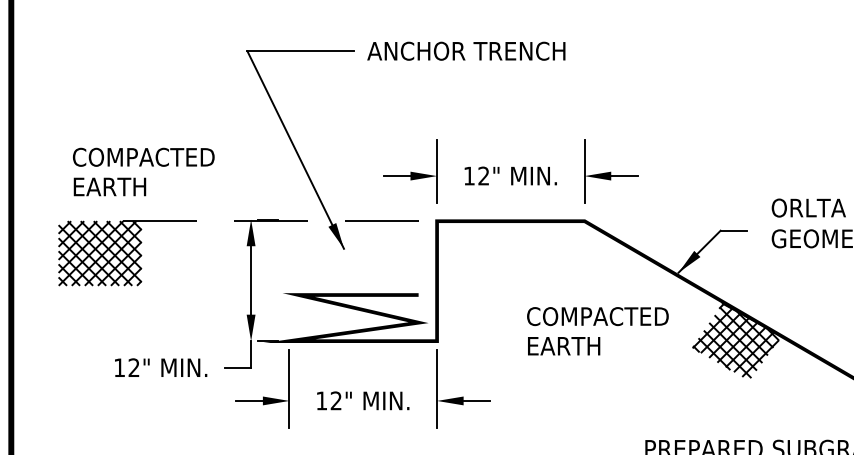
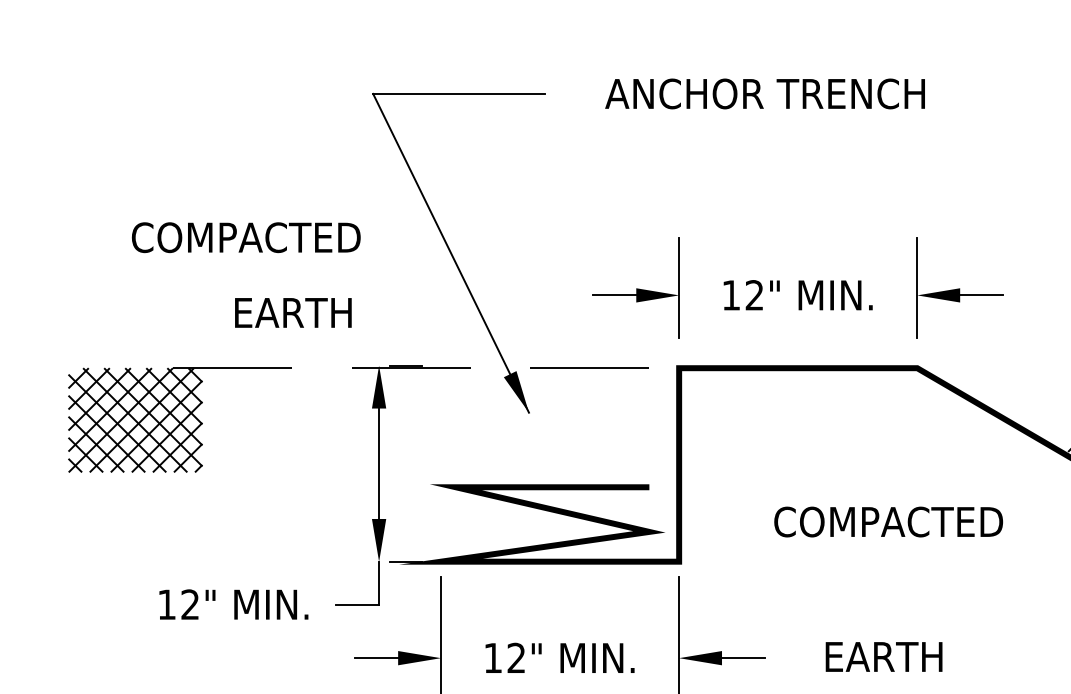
text: (466, 50) -> (765, 92), moved
text: (143, 156) -> (245, 236), moved
text: (109, 186) -> (292, 312), moved
text: (597, 316) -> (887, 521), moved
text: (564, 346) -> (884, 657), moved

